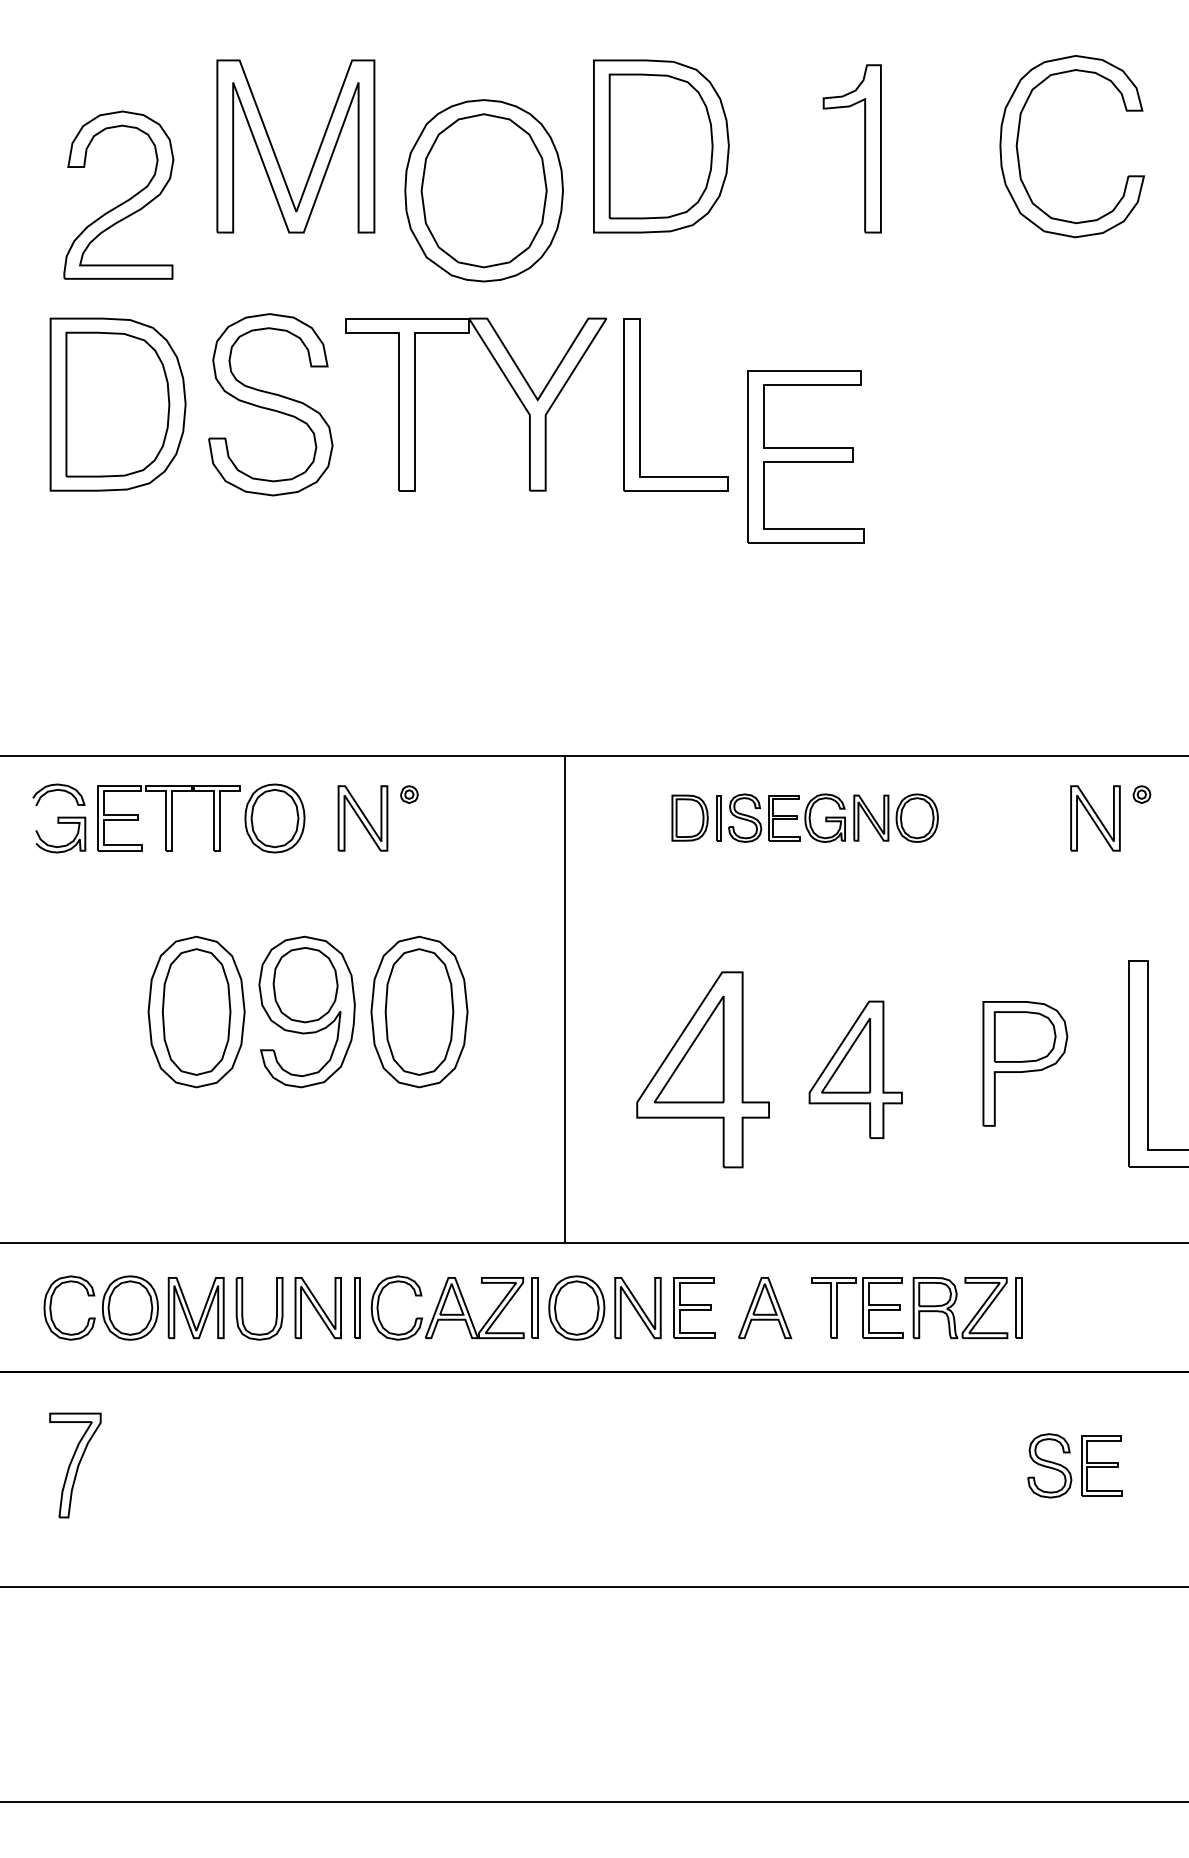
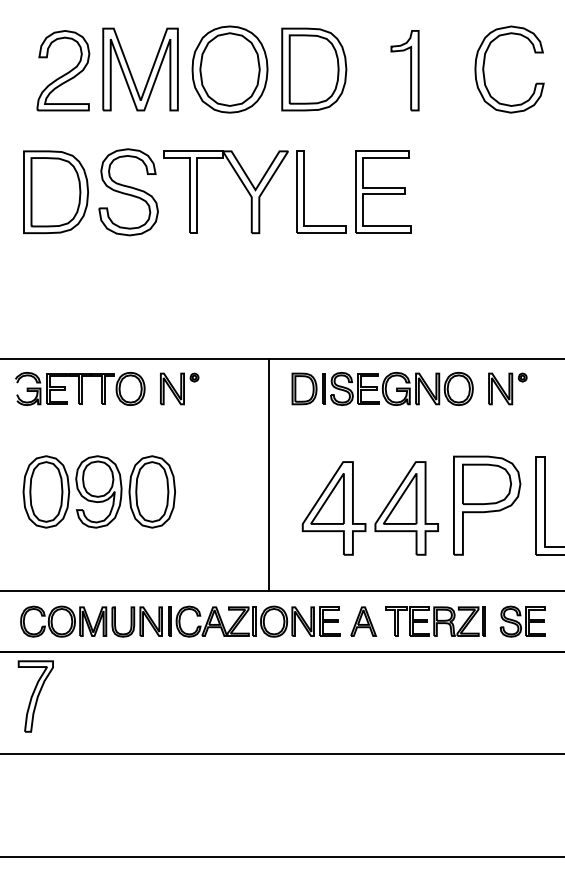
part: (482, 190) -> (229, 69), moved
part: (119, 194) -> (63, 70), moved
part: (806, 455) -> (383, 191), moved
part: (804, 817) -> (382, 388), size x1.43
part: (1109, 817) -> (507, 388), moved
part: (306, 1011) -> (98, 491), moved
part: (1025, 1063) -> (487, 505), size x1.67
part: (855, 1069) -> (406, 508), size x1.43
part: (74, 1465) -> (35, 696), size x1.43
part: (1074, 1465) -> (522, 621), moved

